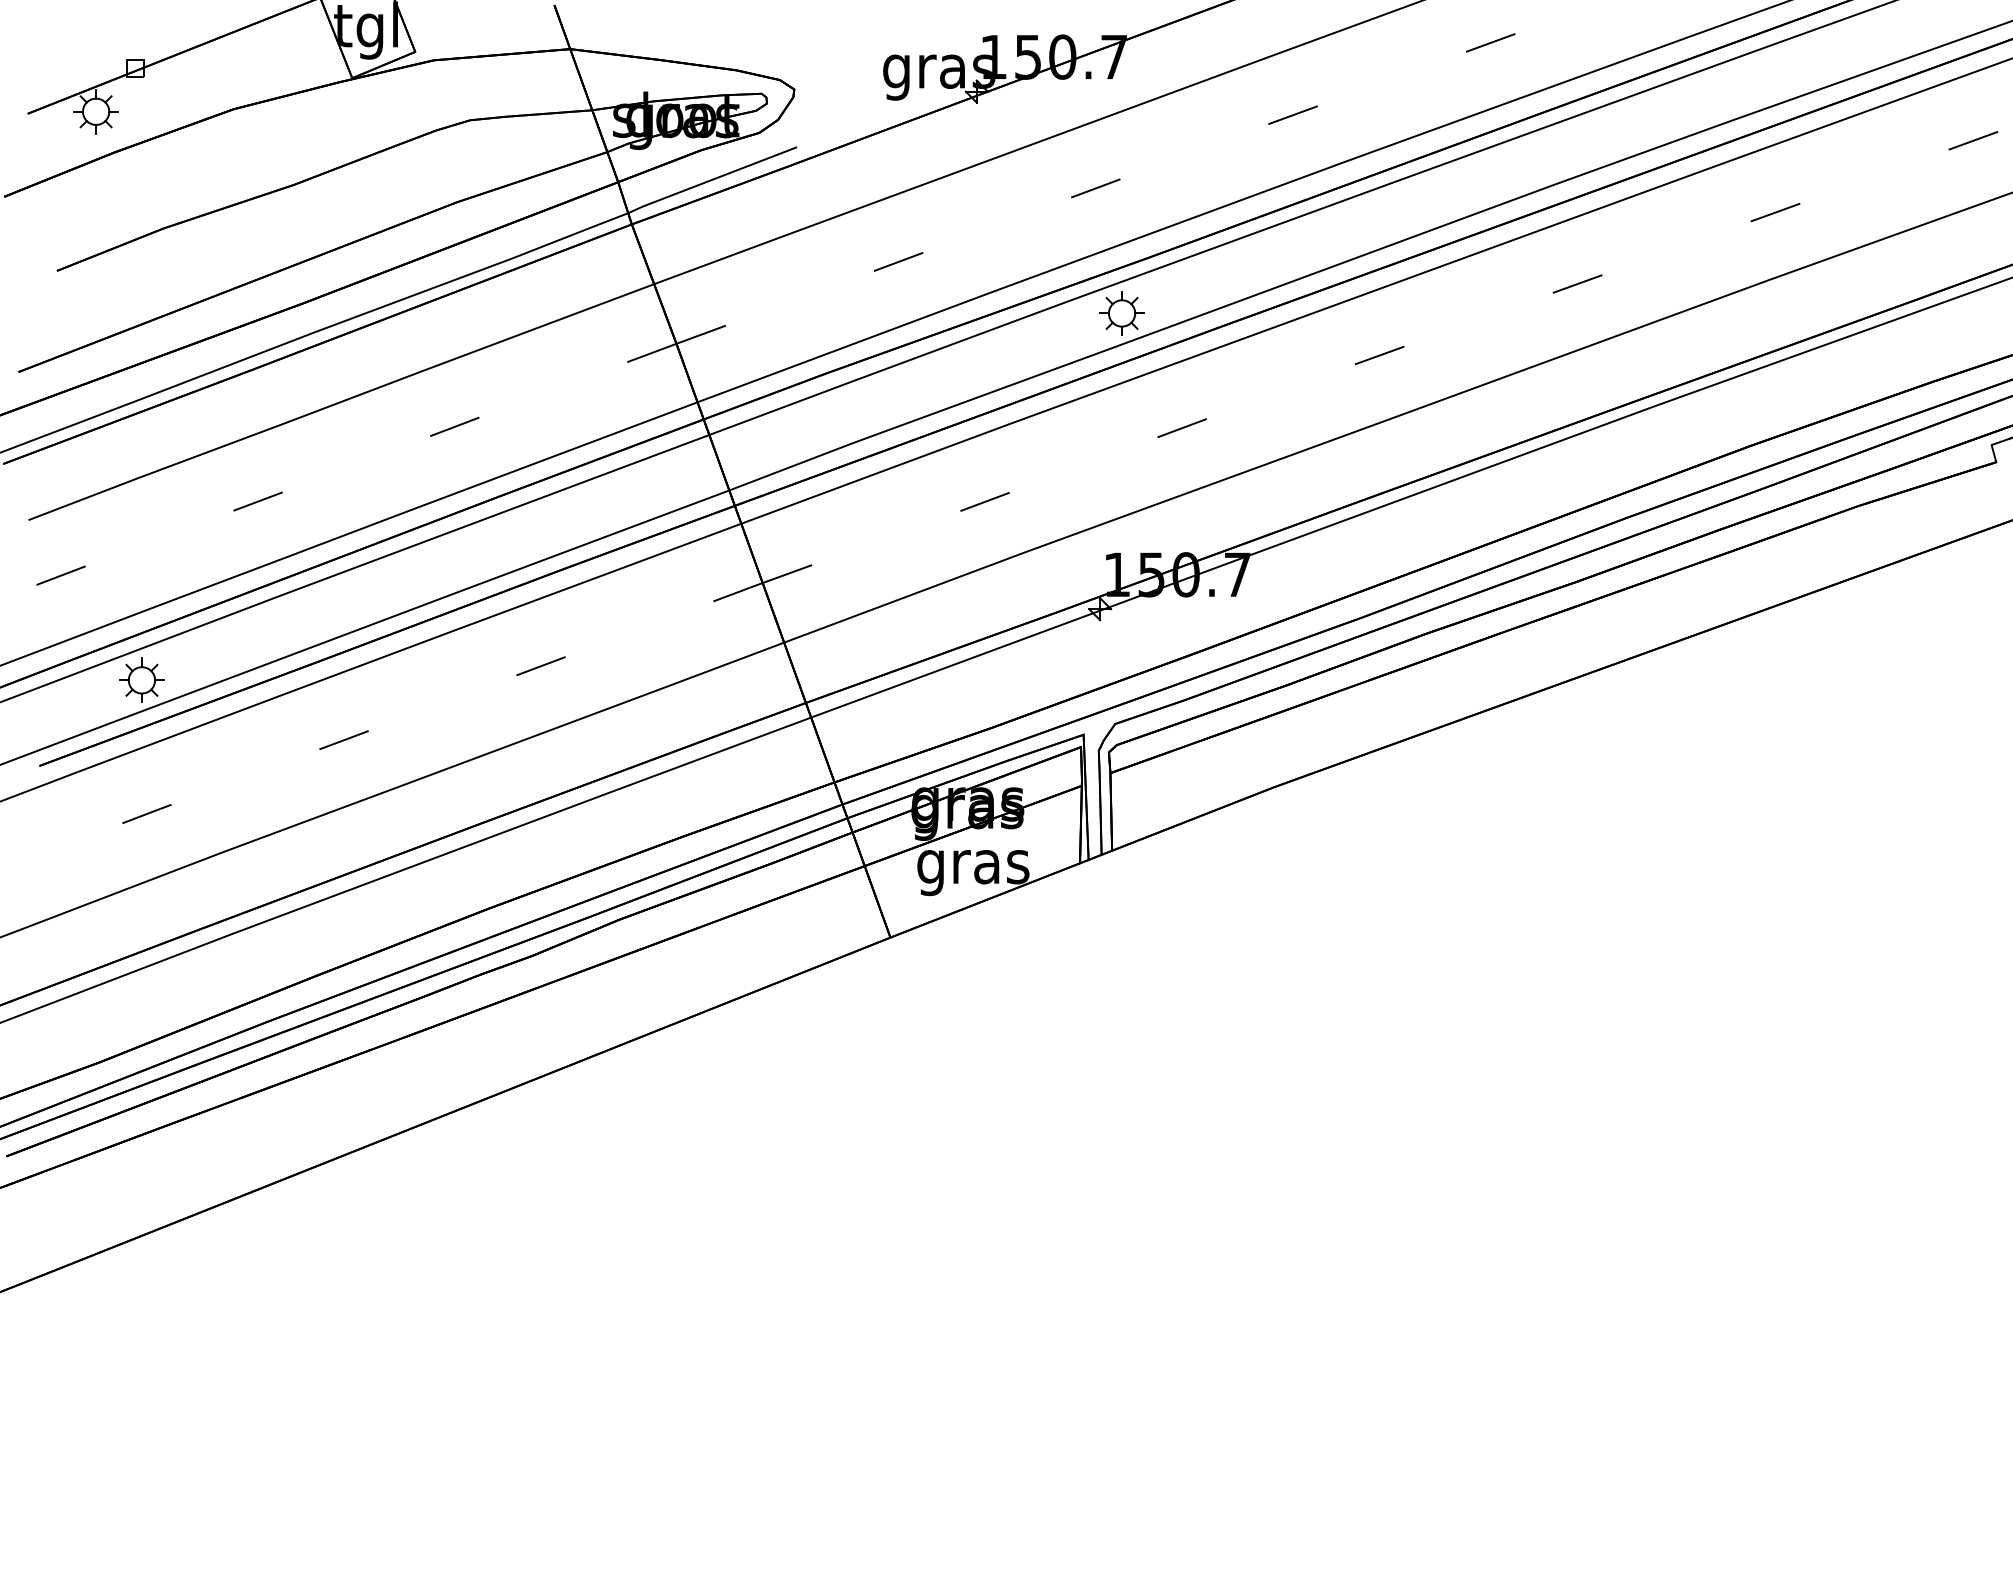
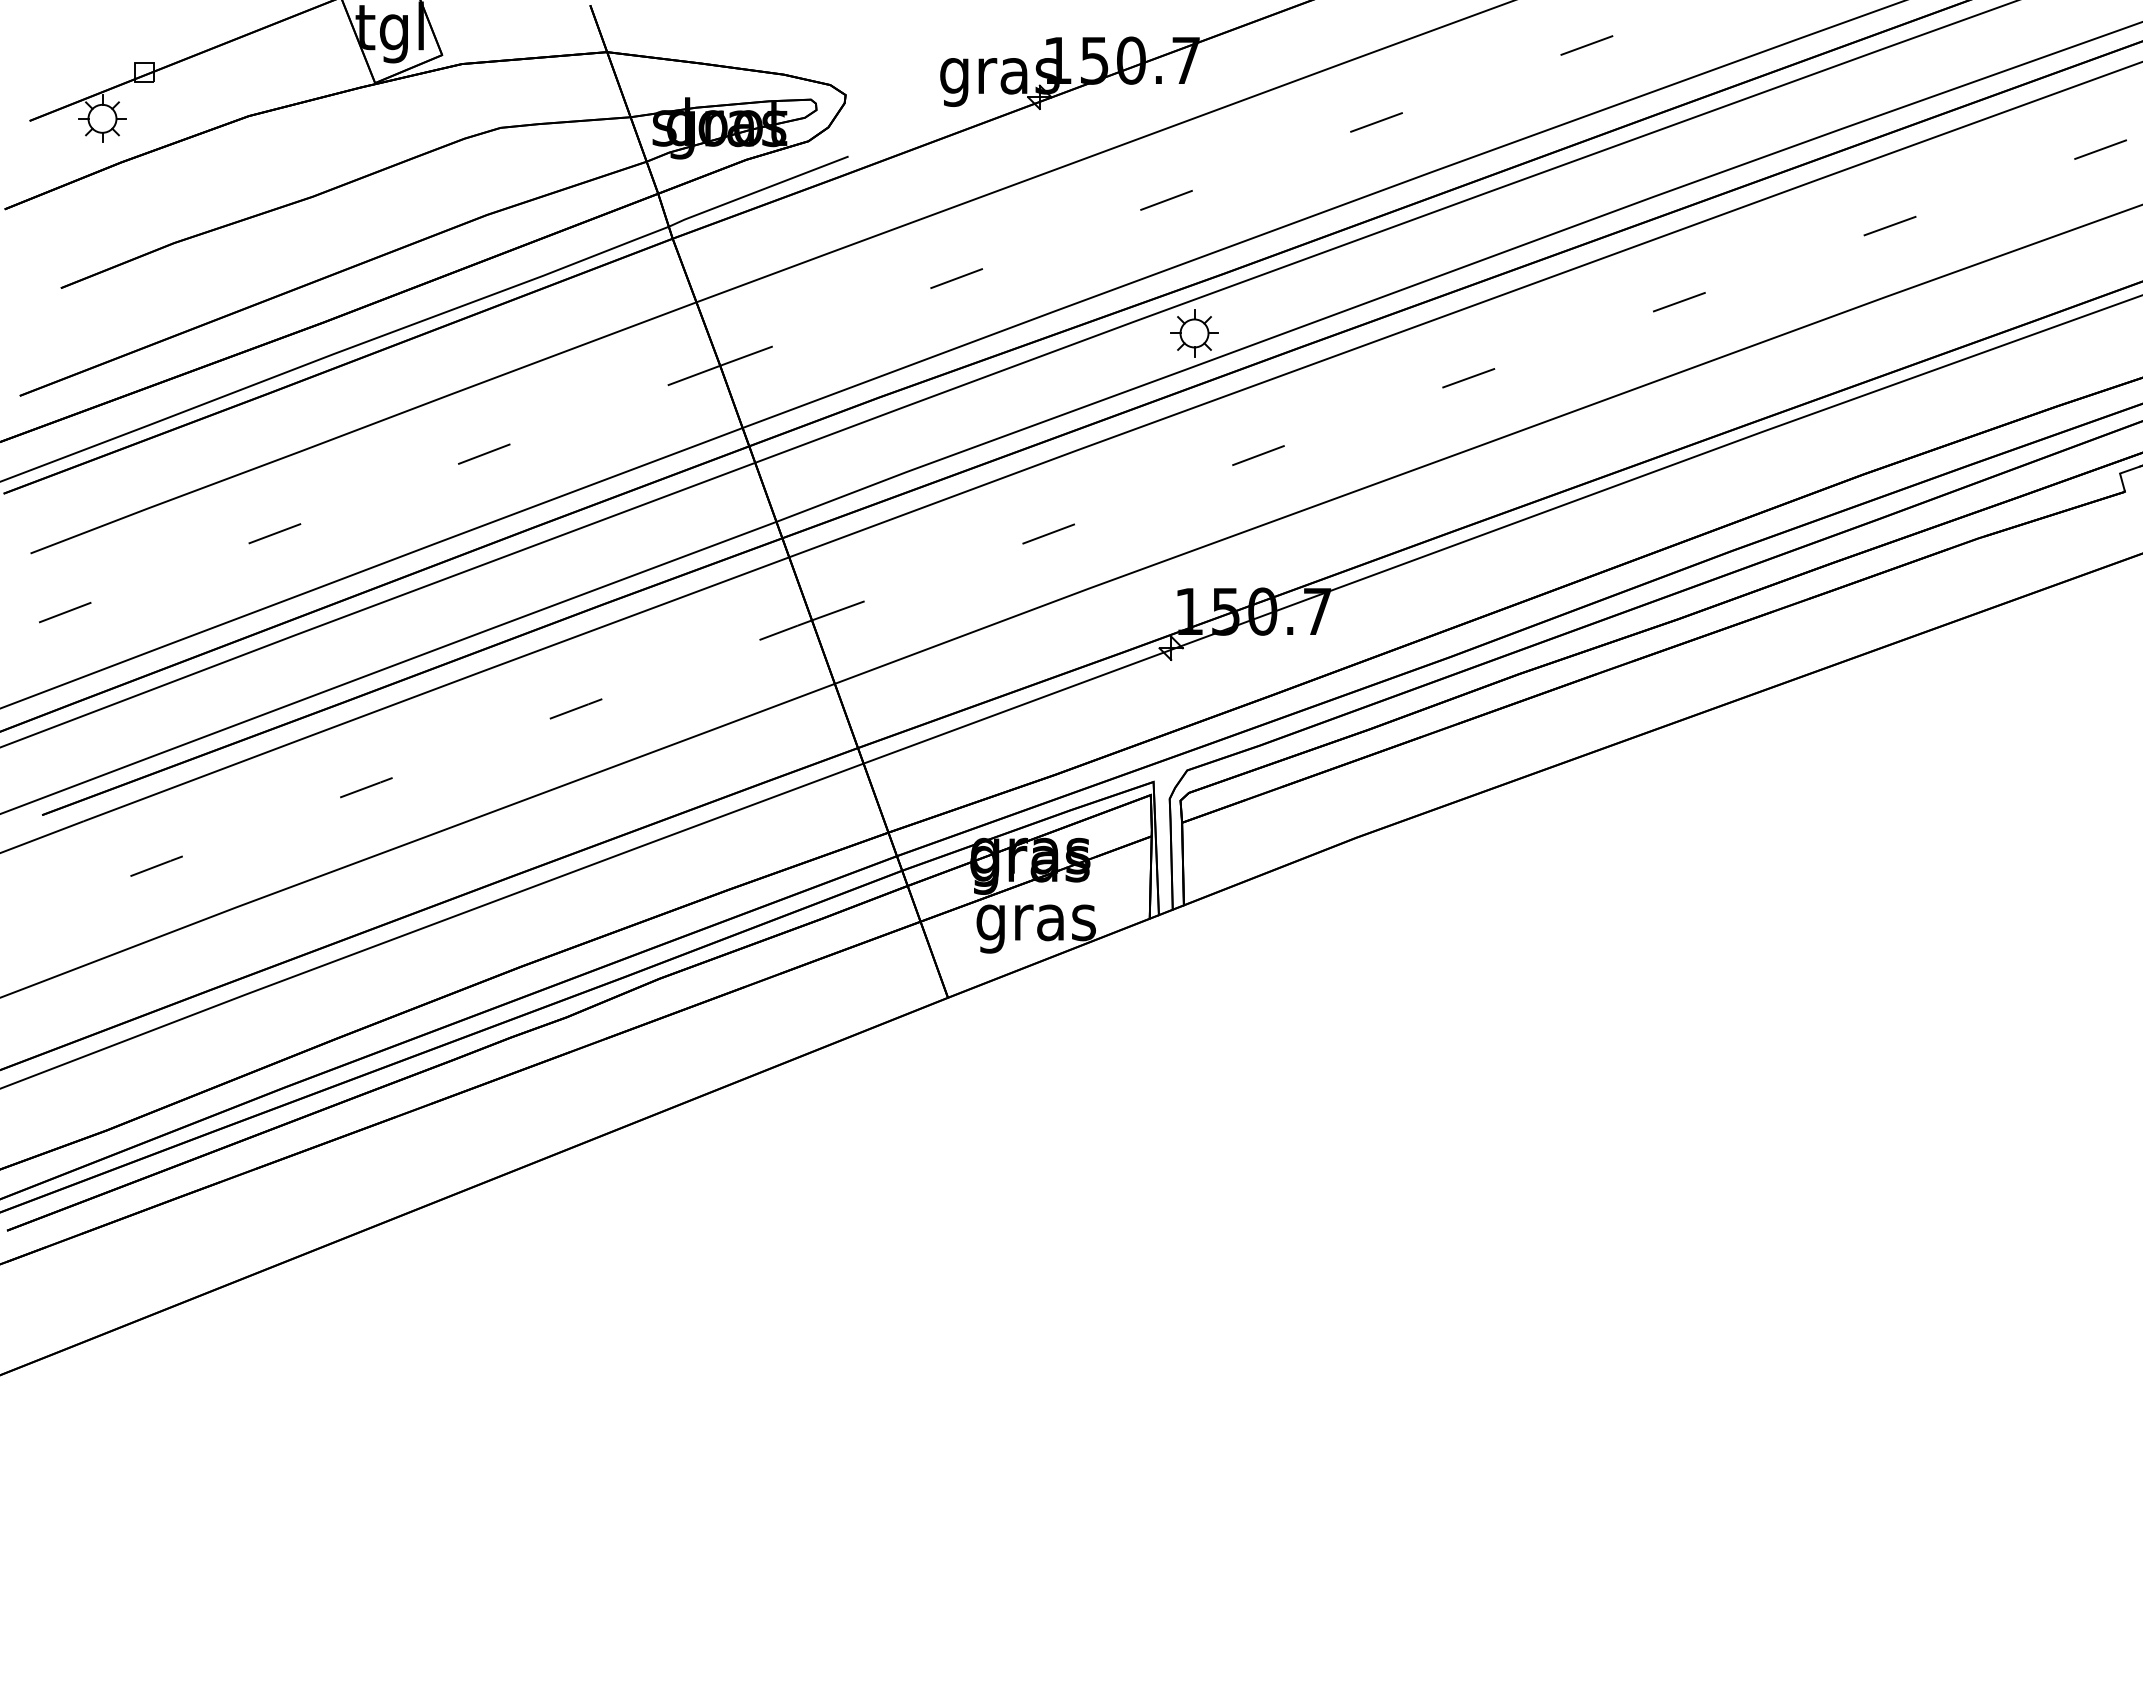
part: (142, 679) -> (151, 723), removed

